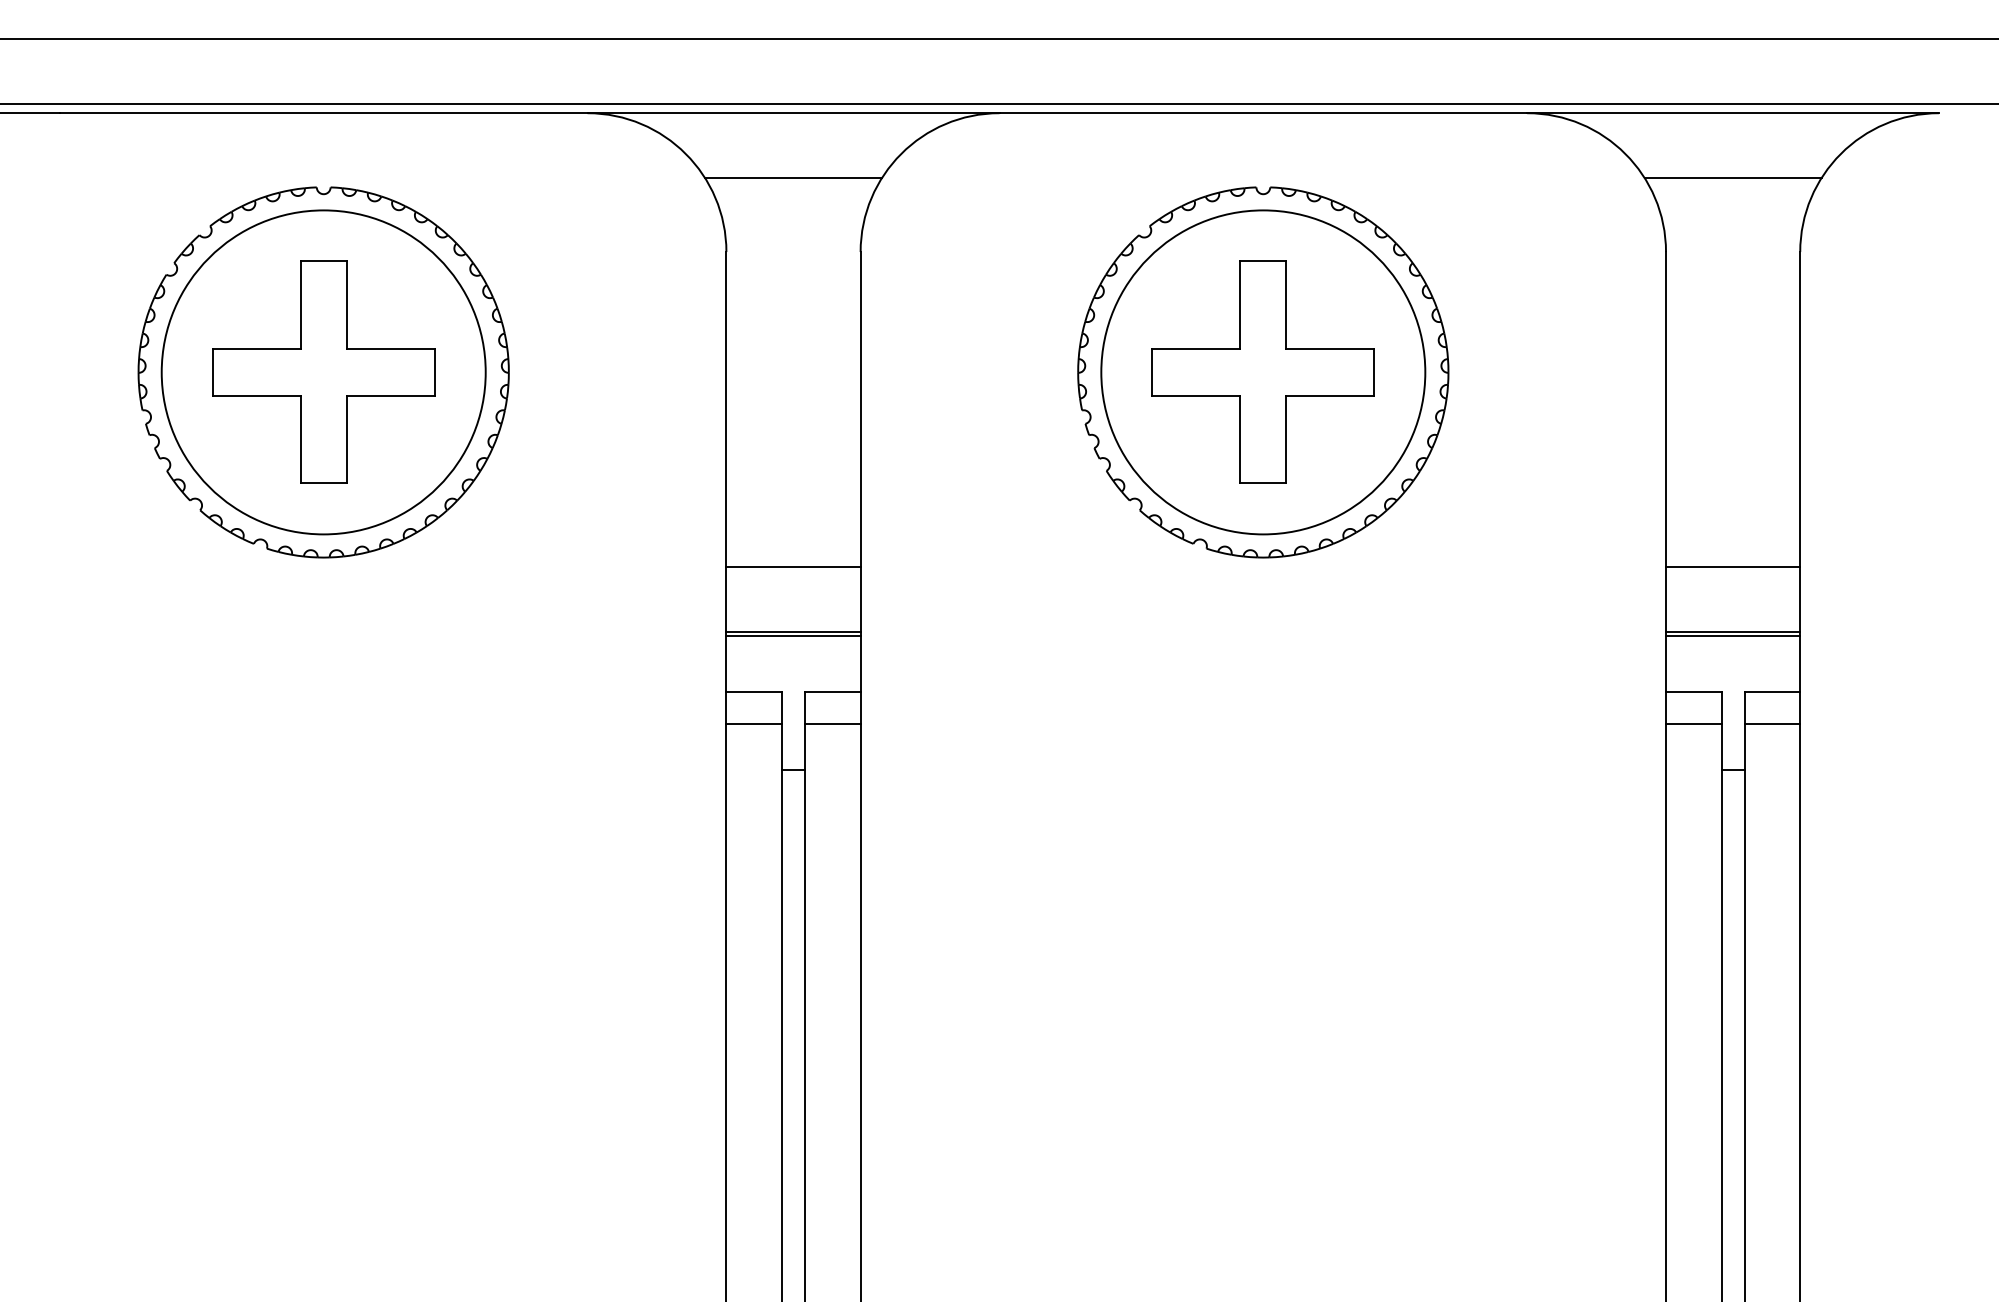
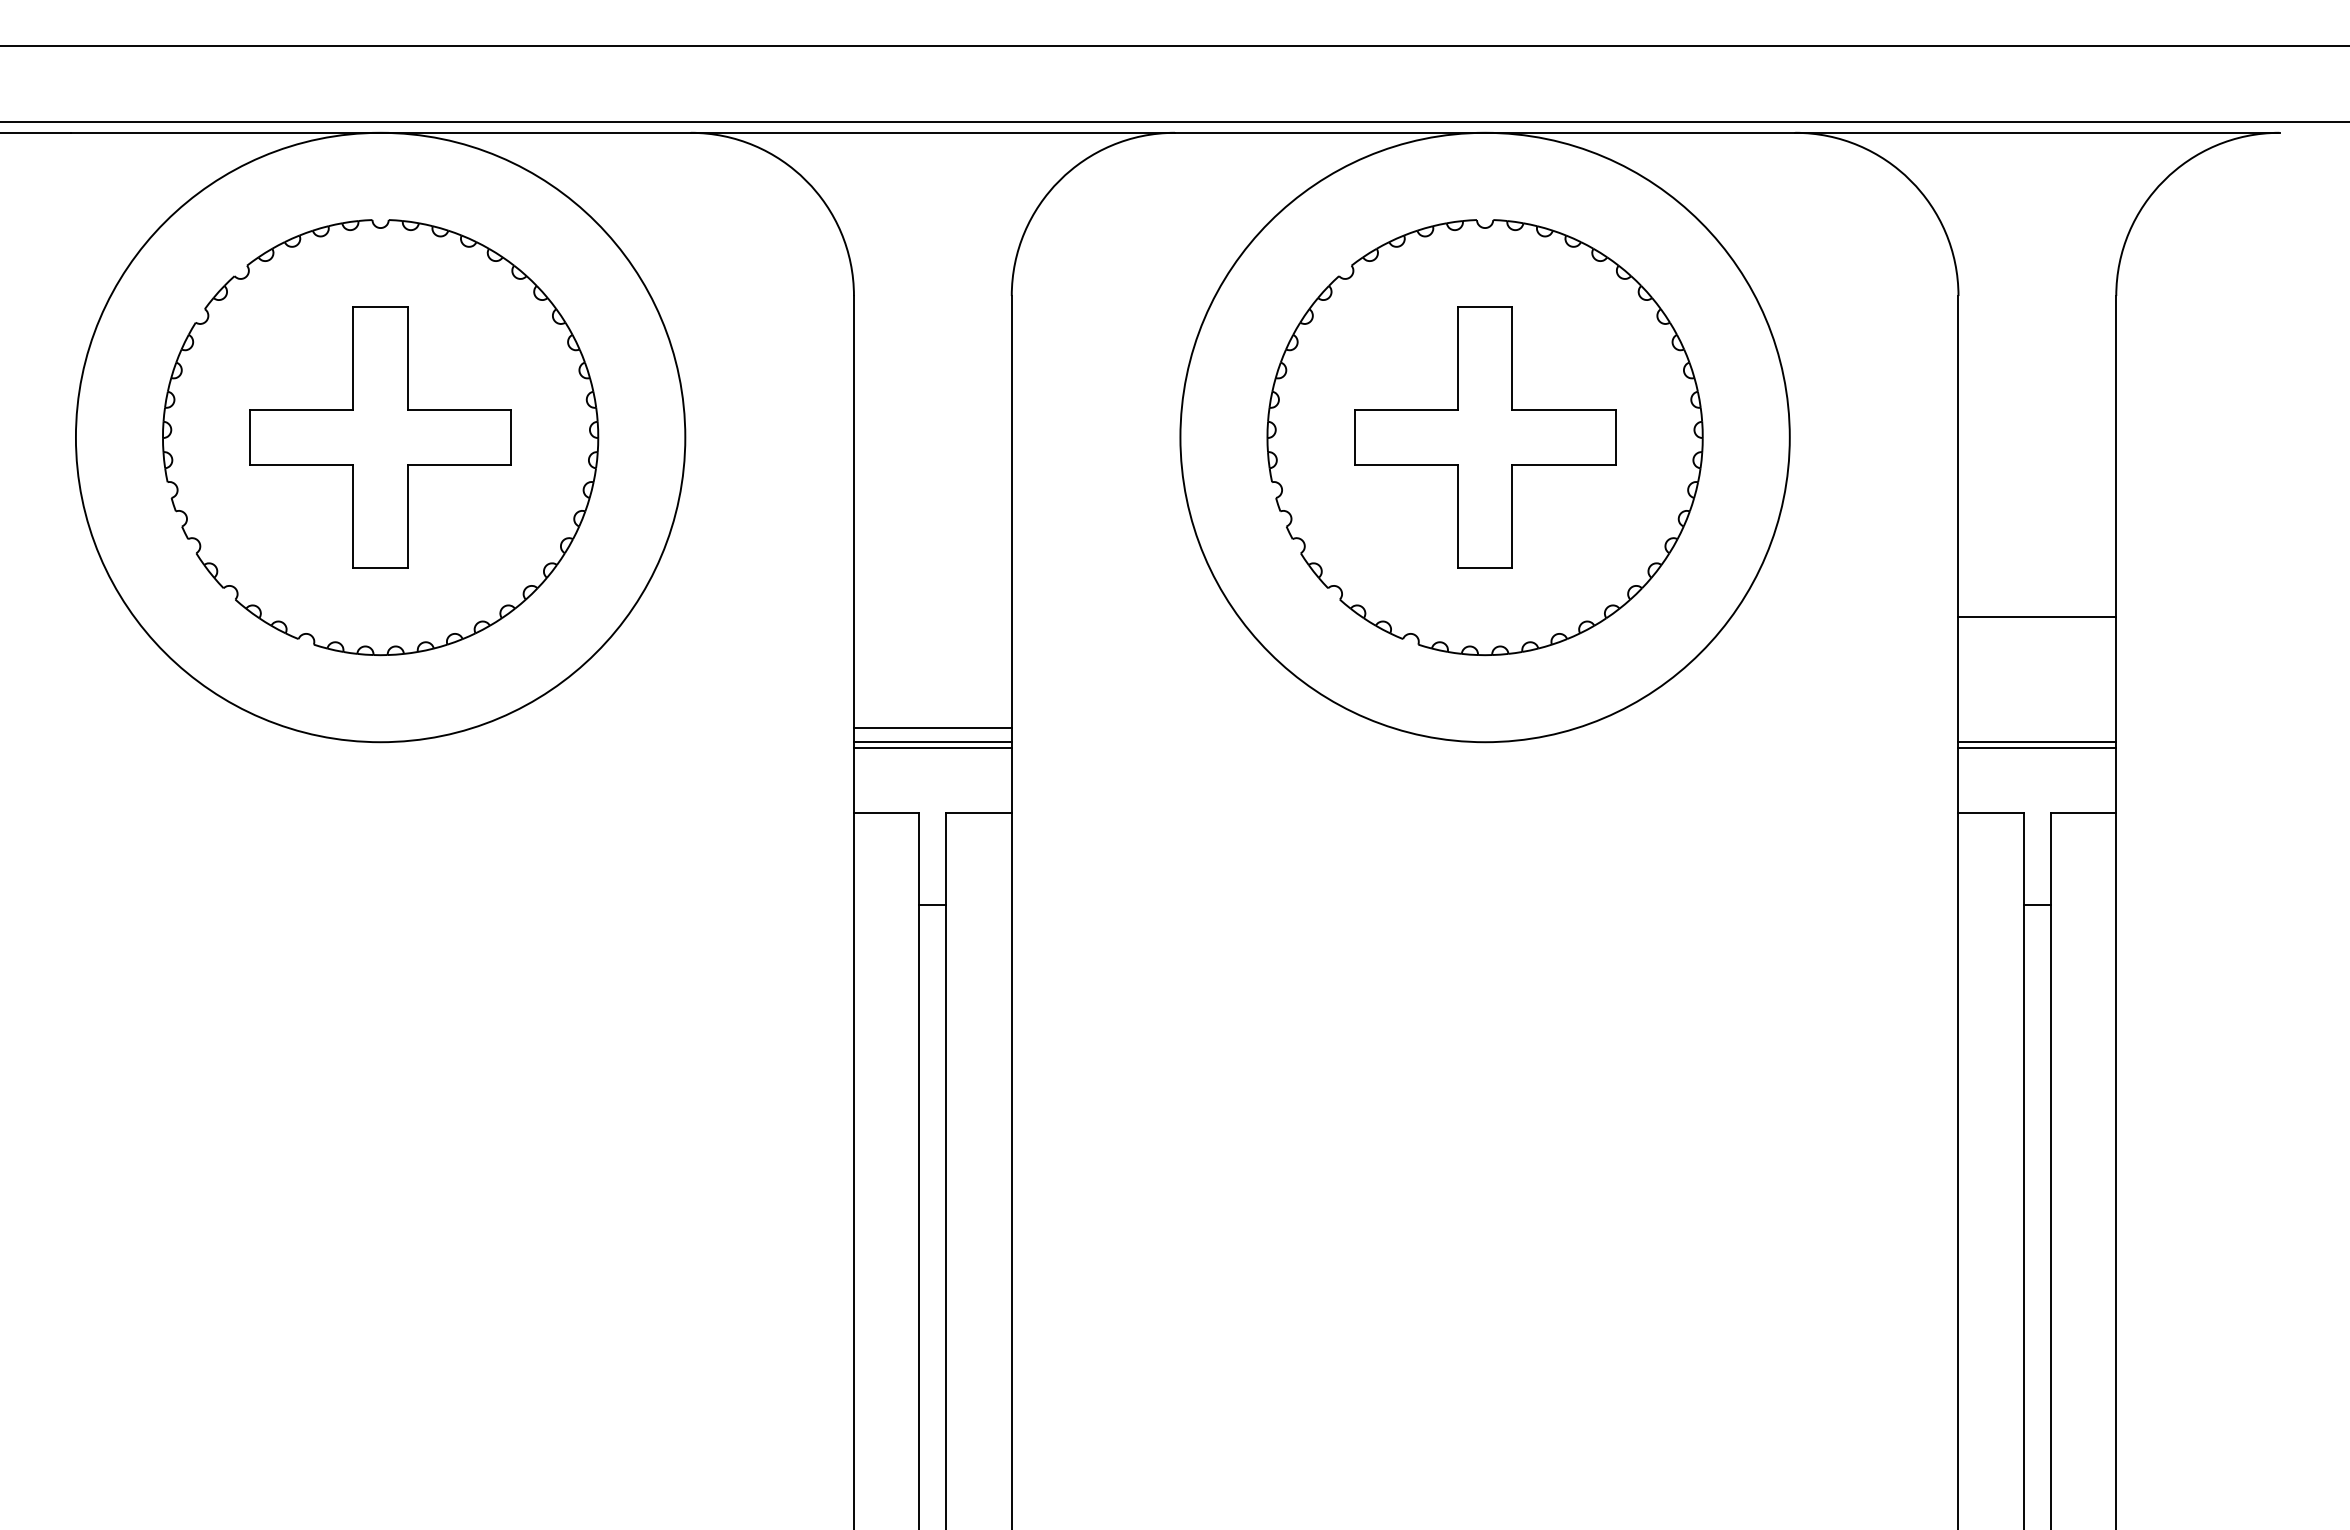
line: (793, 178) -> (932, 209), removed
line: (1733, 178) -> (2037, 209), removed
circle: (323, 372) -> (380, 437), size x1.6
circle: (1262, 372) -> (1484, 437), size x1.6
line: (793, 567) -> (932, 728), moved
line: (1733, 567) -> (2037, 617), moved
line: (754, 724) -> (886, 851), removed
line: (832, 724) -> (978, 851), removed
line: (1693, 724) -> (1990, 851), removed
line: (1772, 724) -> (2083, 851), removed

